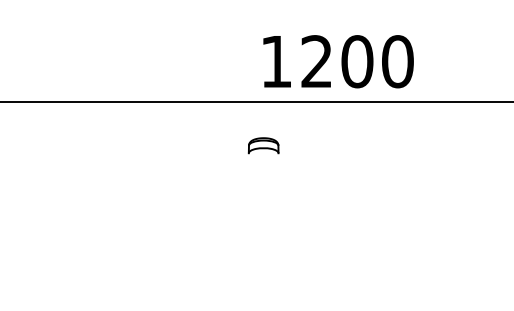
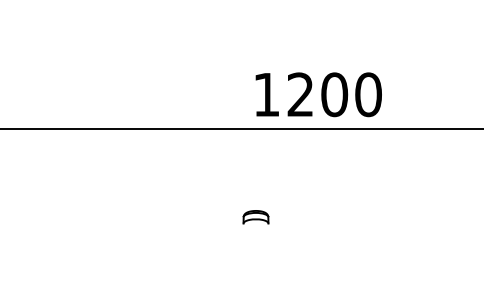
part: (263, 146) -> (255, 217), moved

